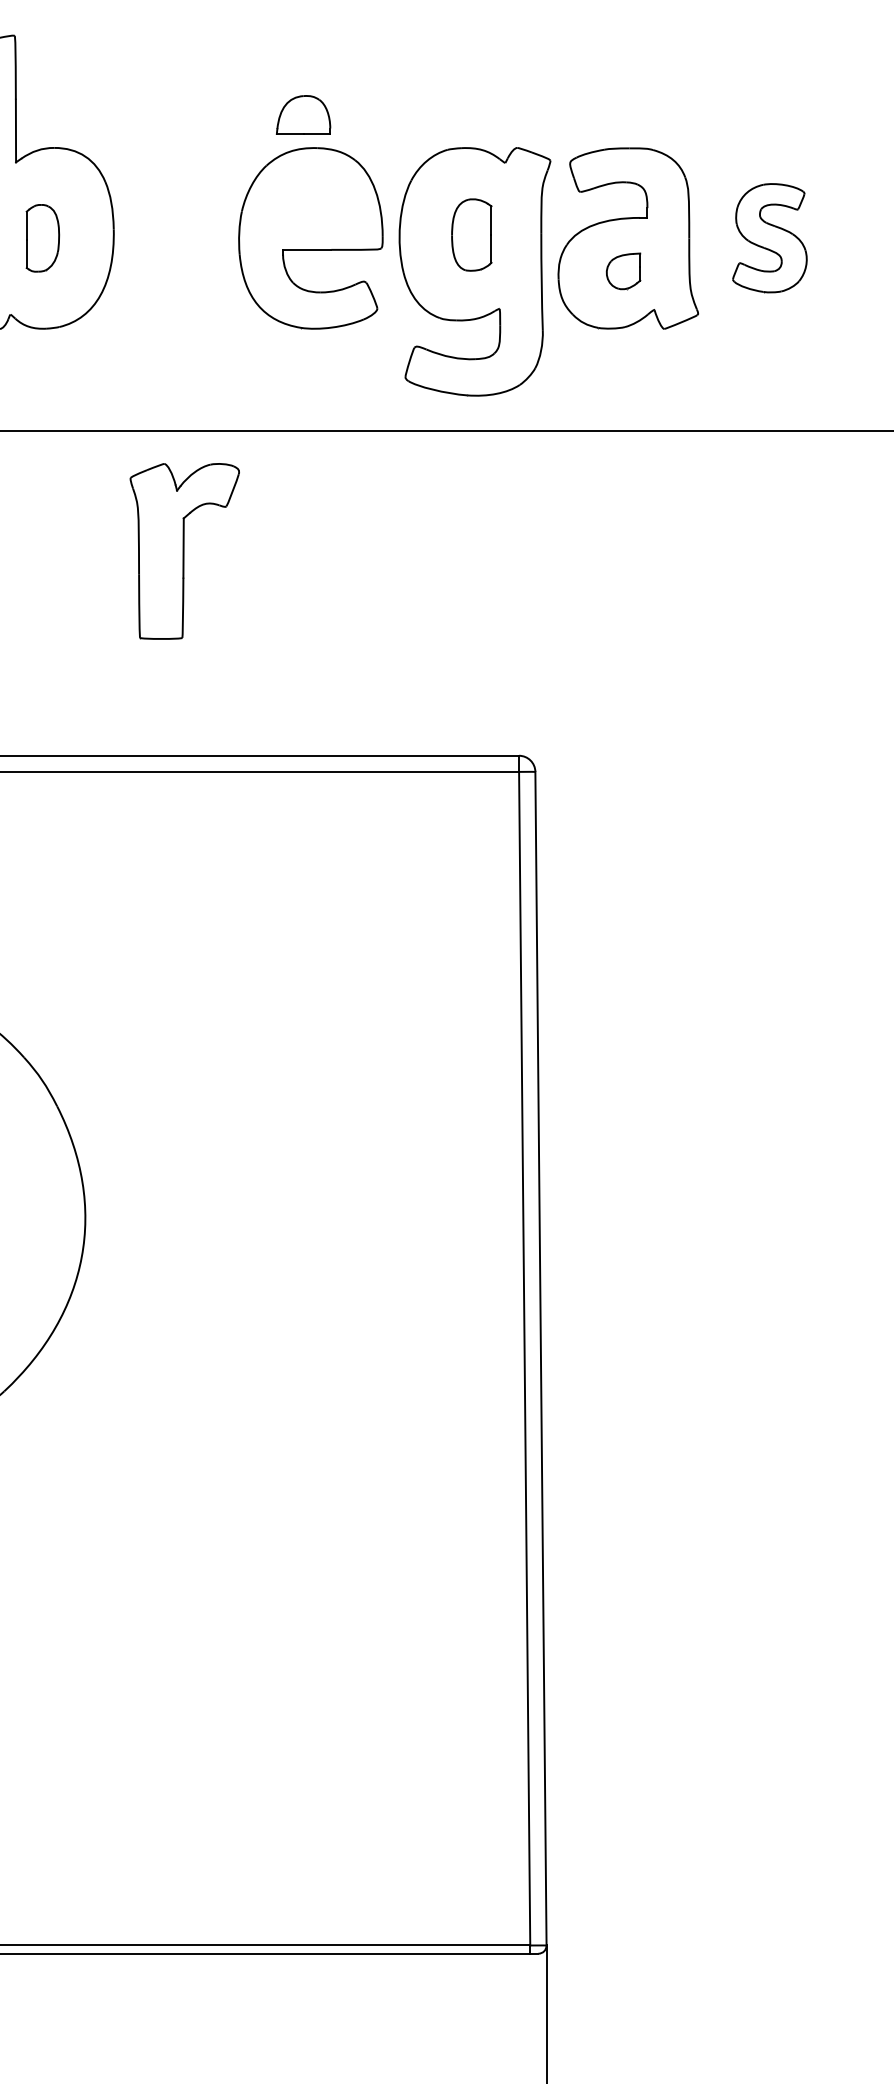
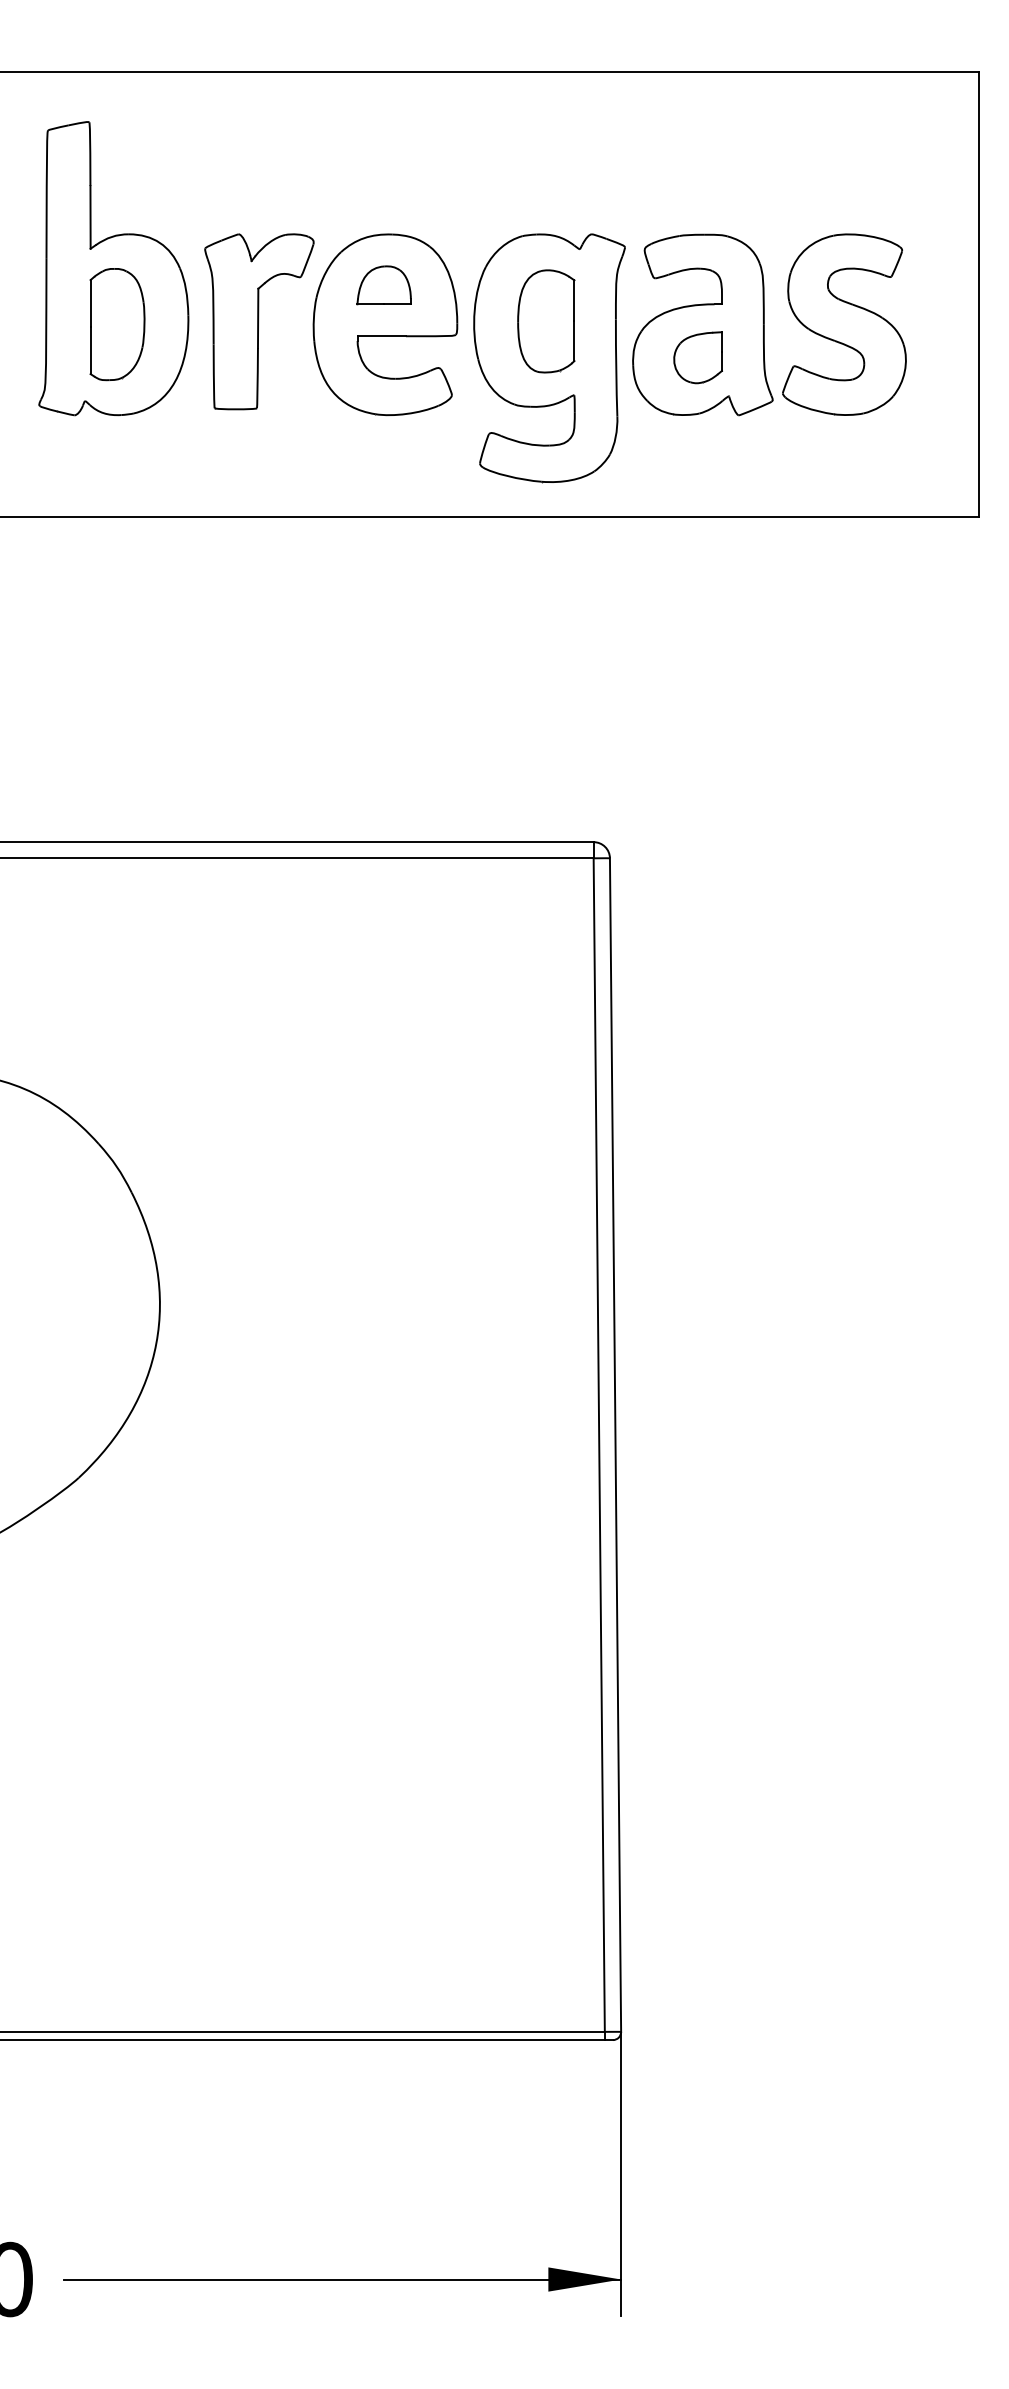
part: (302, 115) -> (383, 285), moved
part: (471, 235) -> (546, 321), size x1.43
part: (42, 238) -> (117, 324), size x1.67
part: (769, 238) -> (844, 324), size x1.67
part: (622, 271) -> (697, 357), size x1.43
part: (184, 551) -> (259, 321), moved

